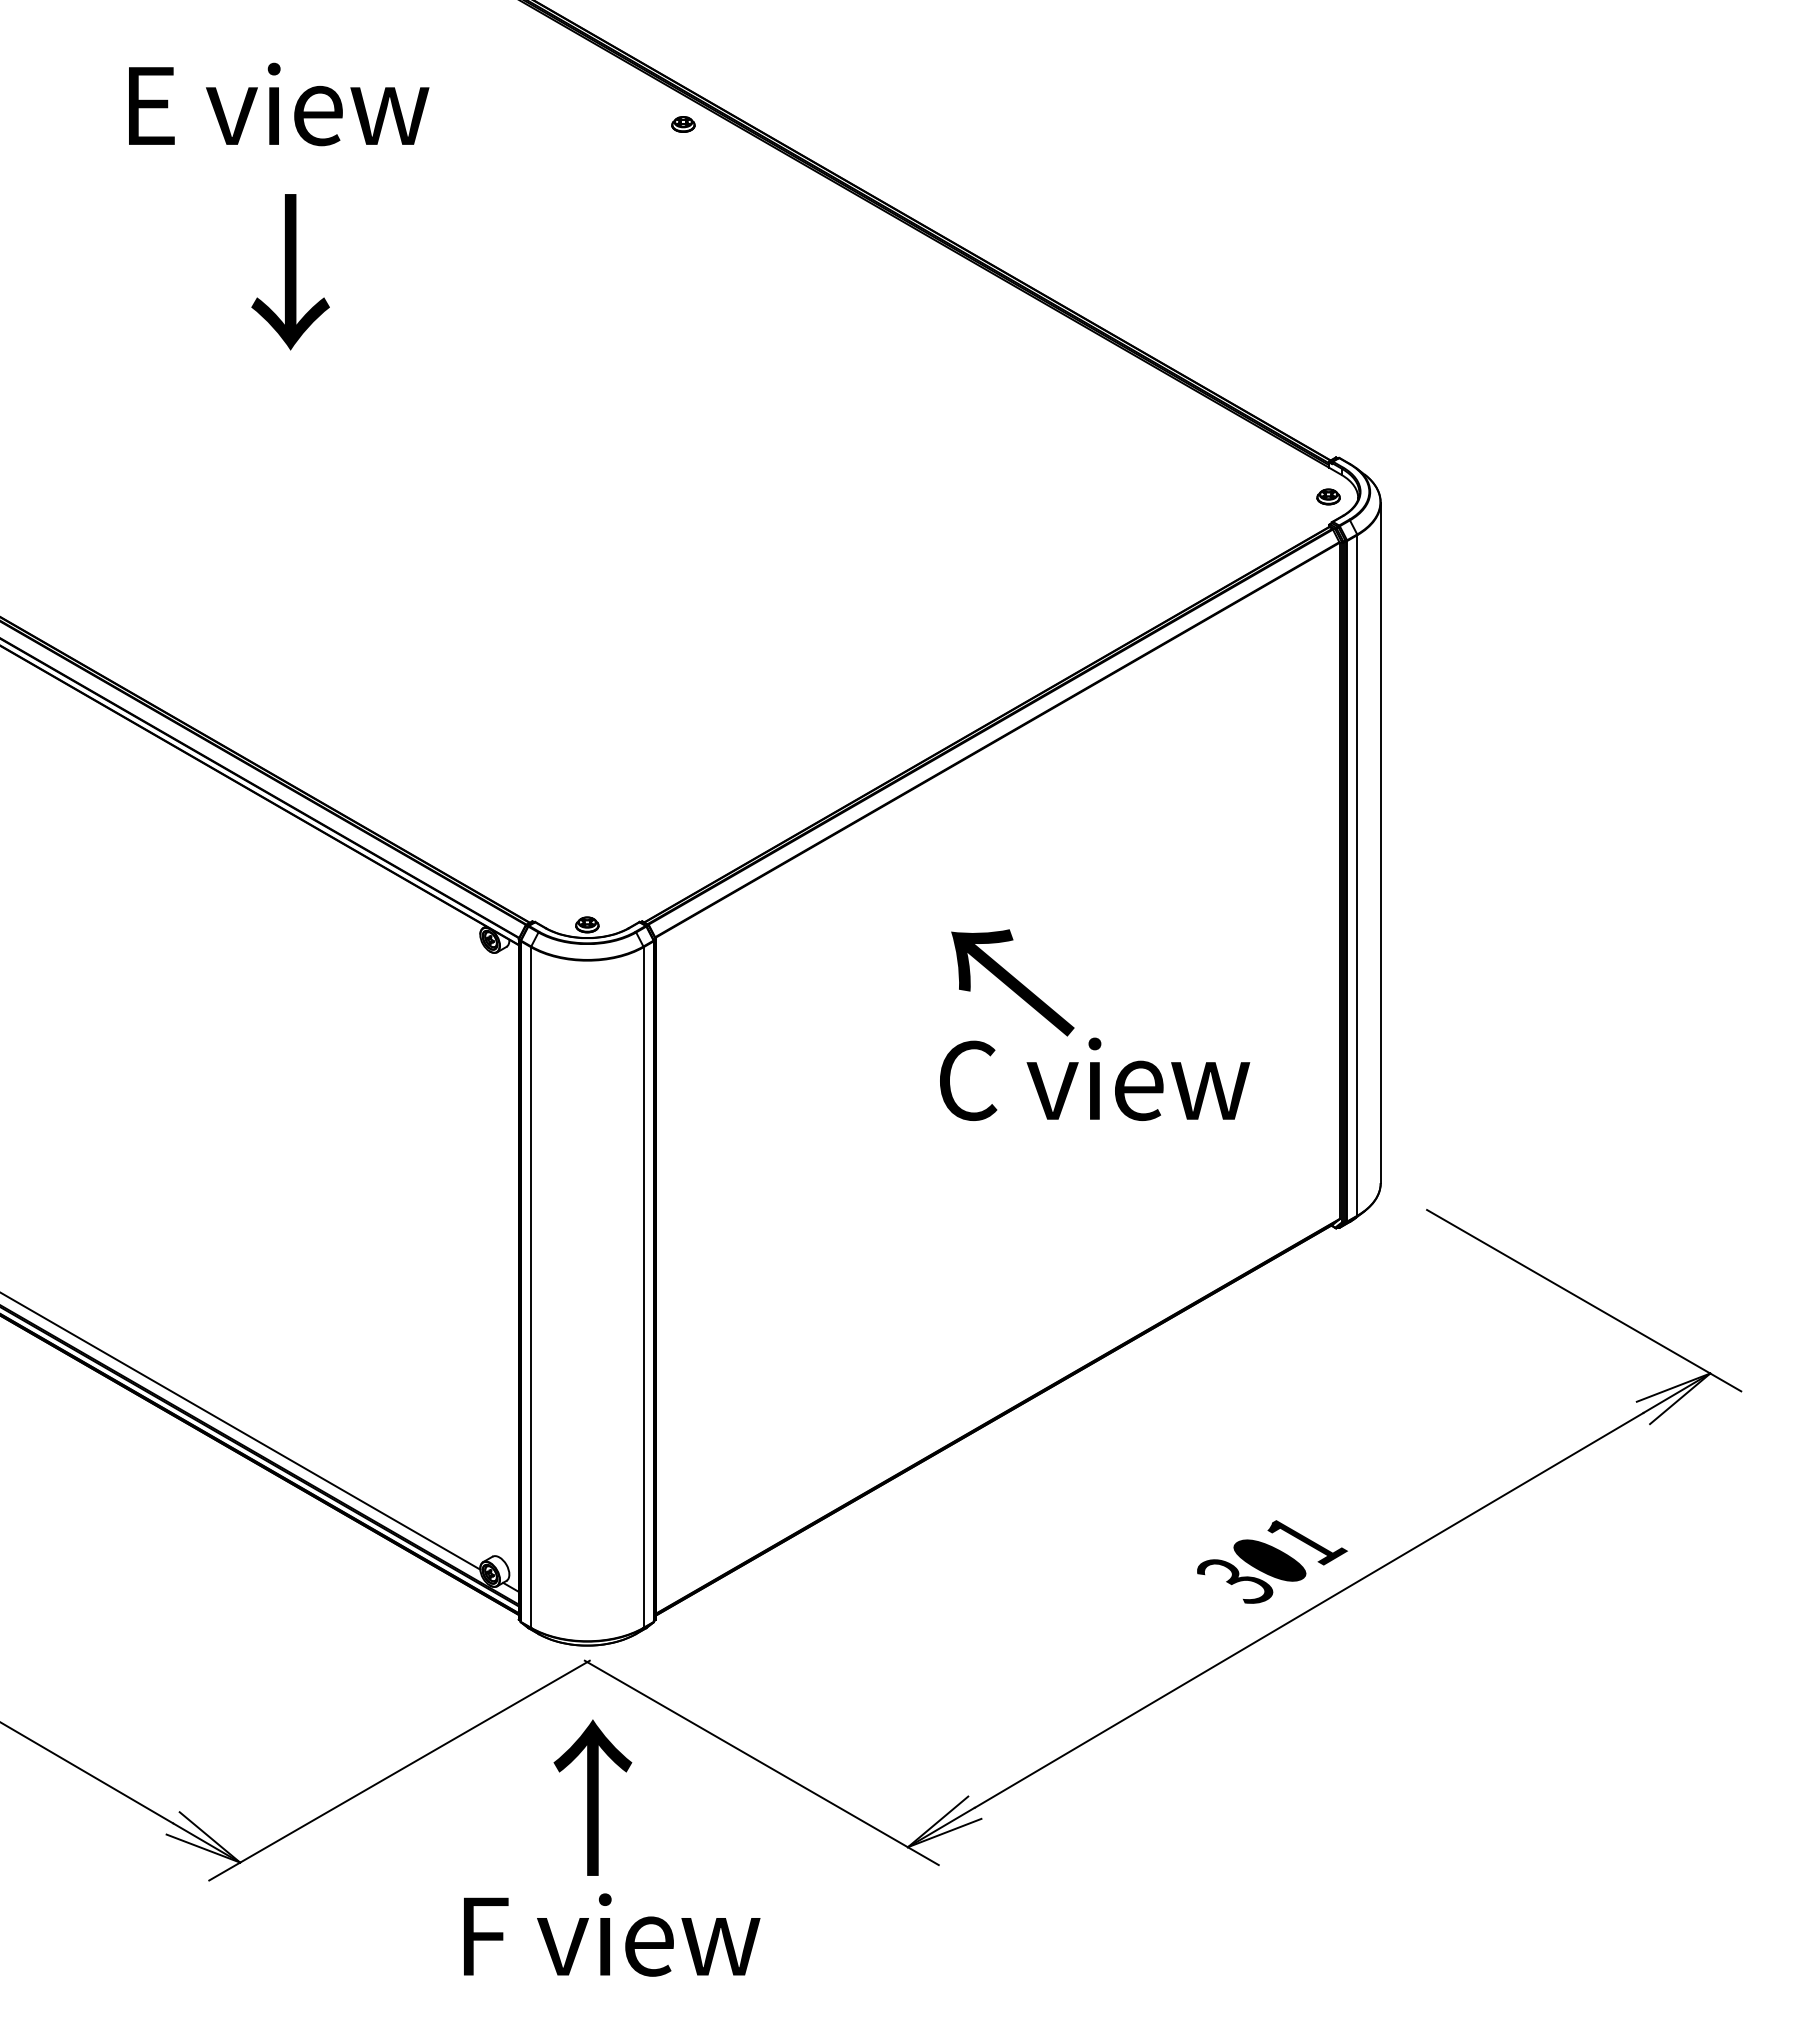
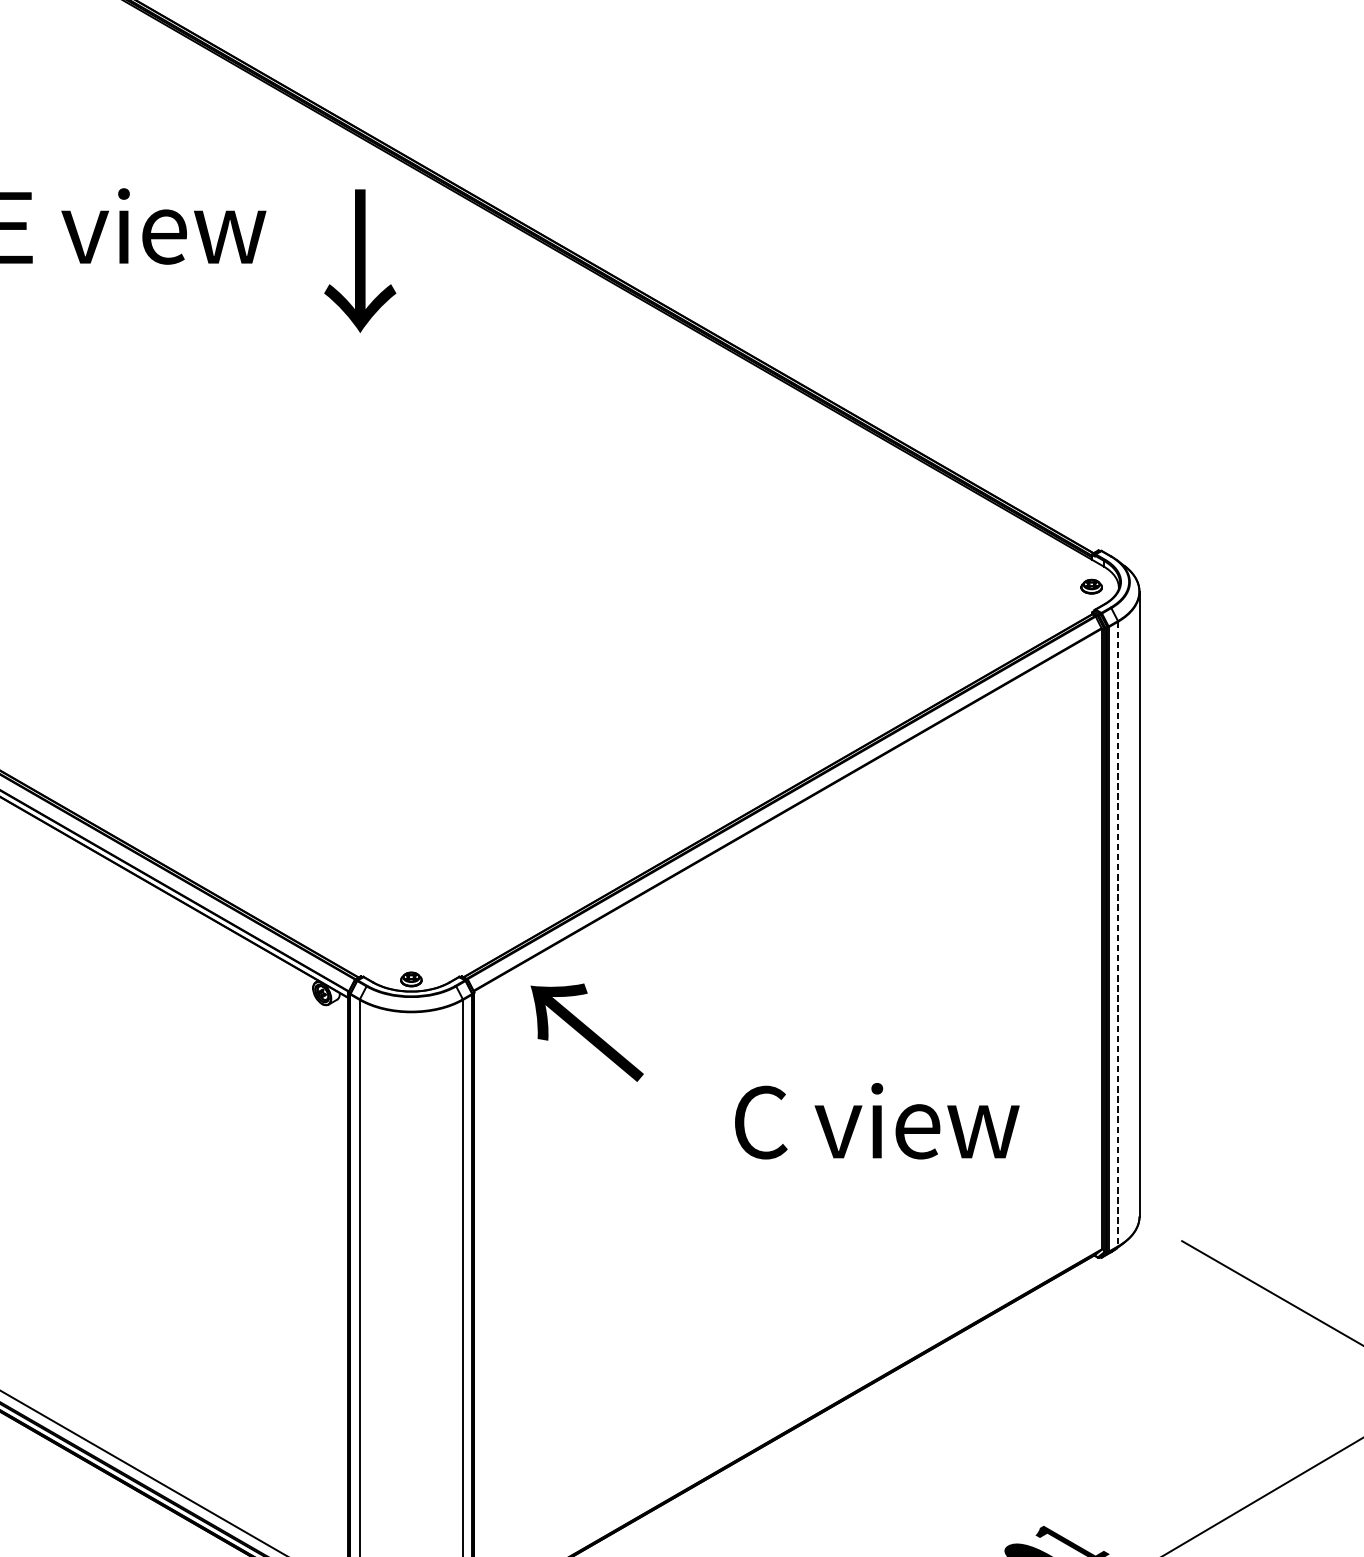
part: (683, 124) -> (499, 244), removed
text: (290, 272) -> (360, 261), moved
line: (1357, 875) -> (1118, 934), solid -> dashed
text: (1012, 982) -> (586, 1032), moved

